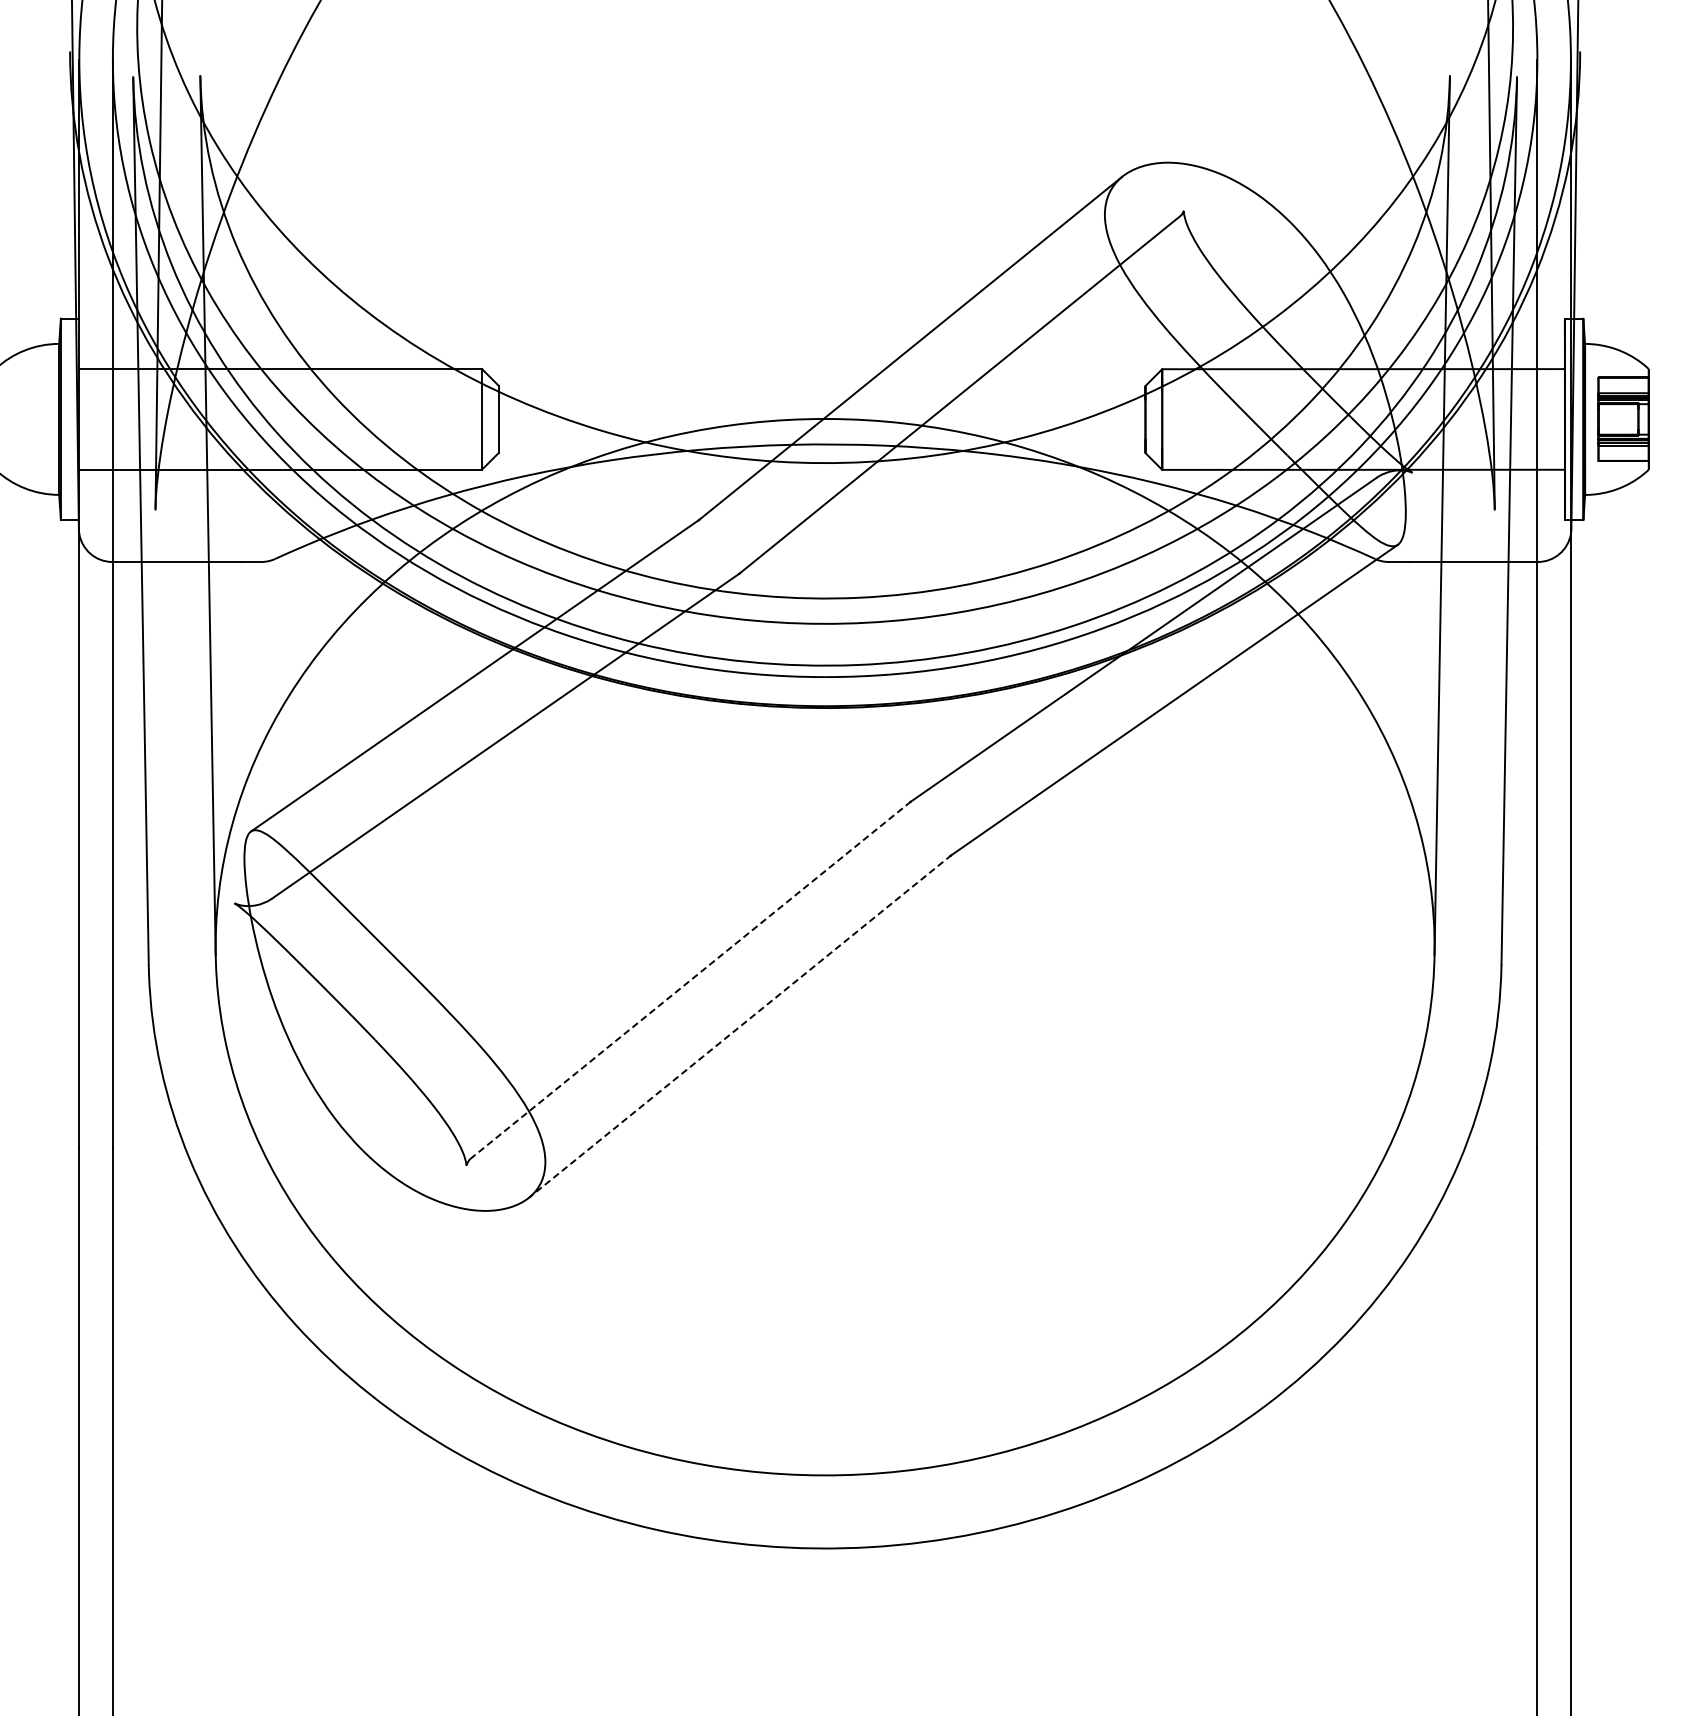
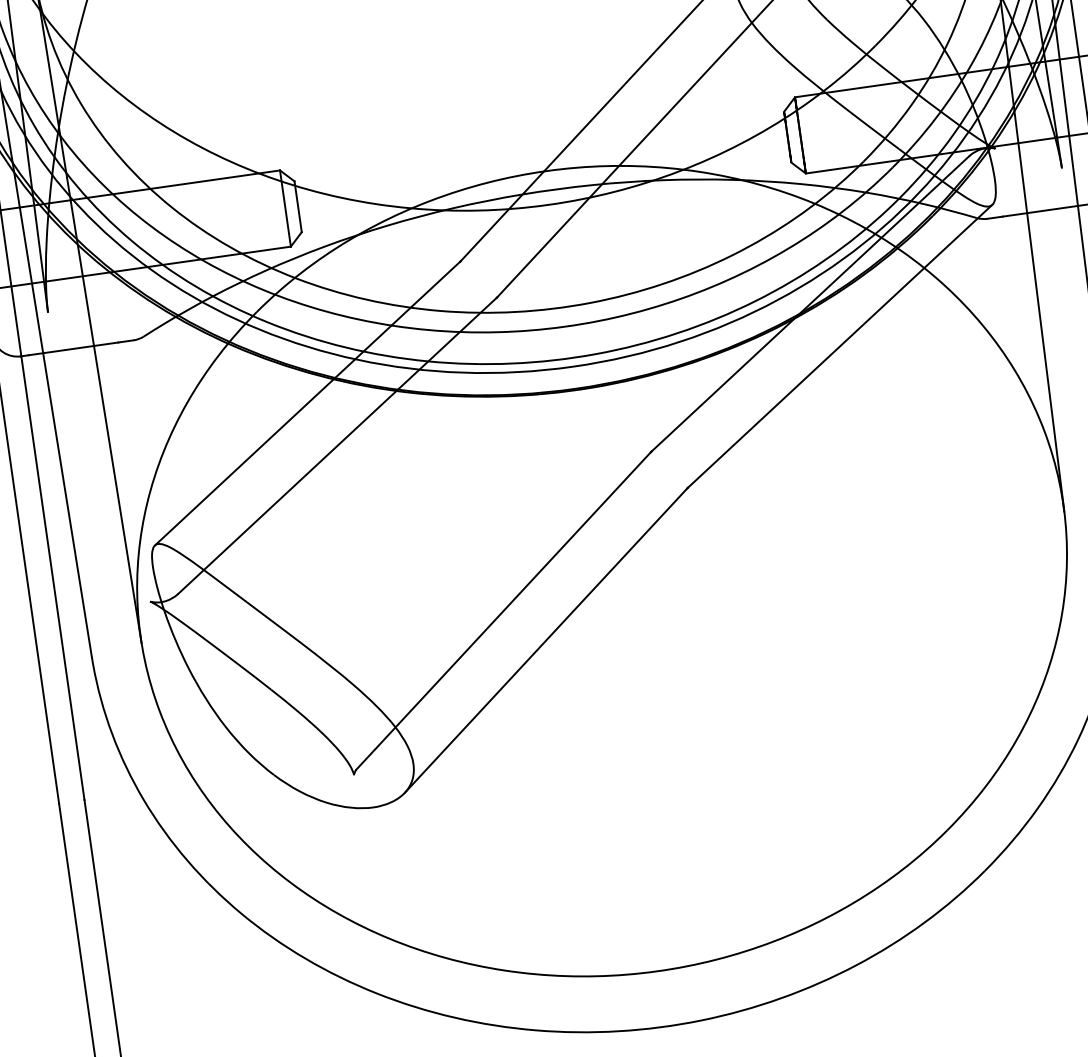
line: (690, 980) -> (503, 610), dashed -> solid
line: (740, 1026) -> (546, 640), dashed -> solid

